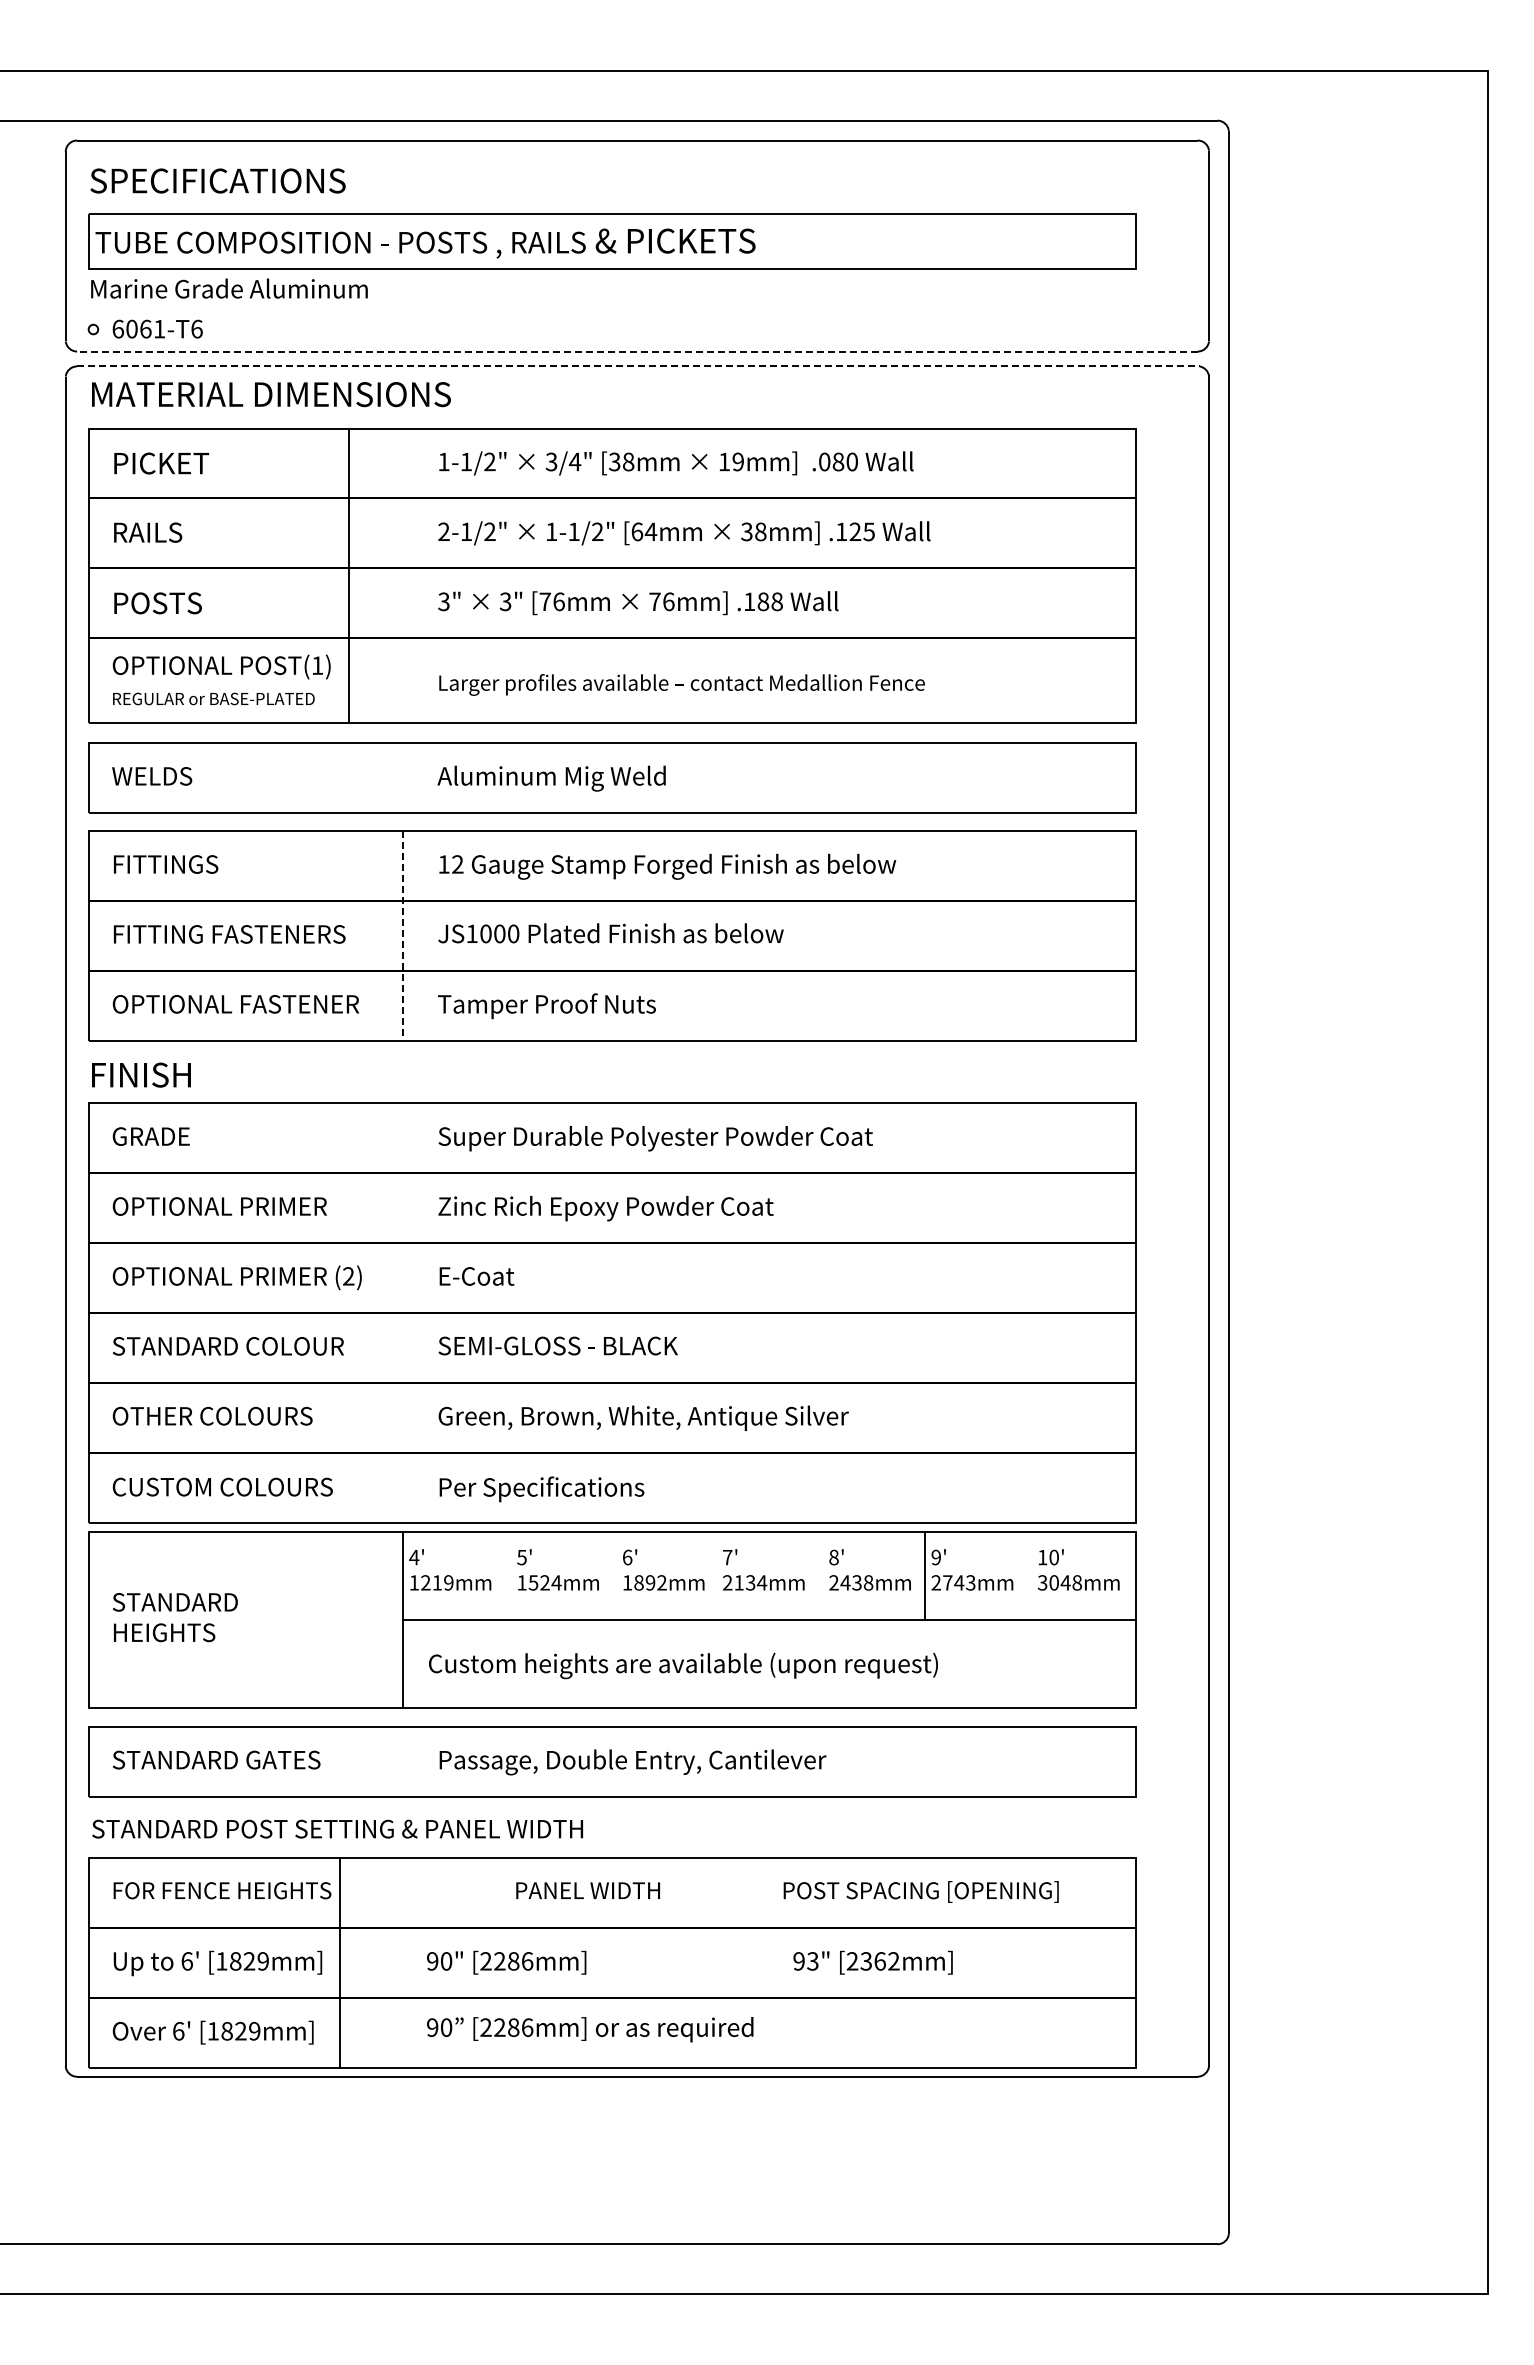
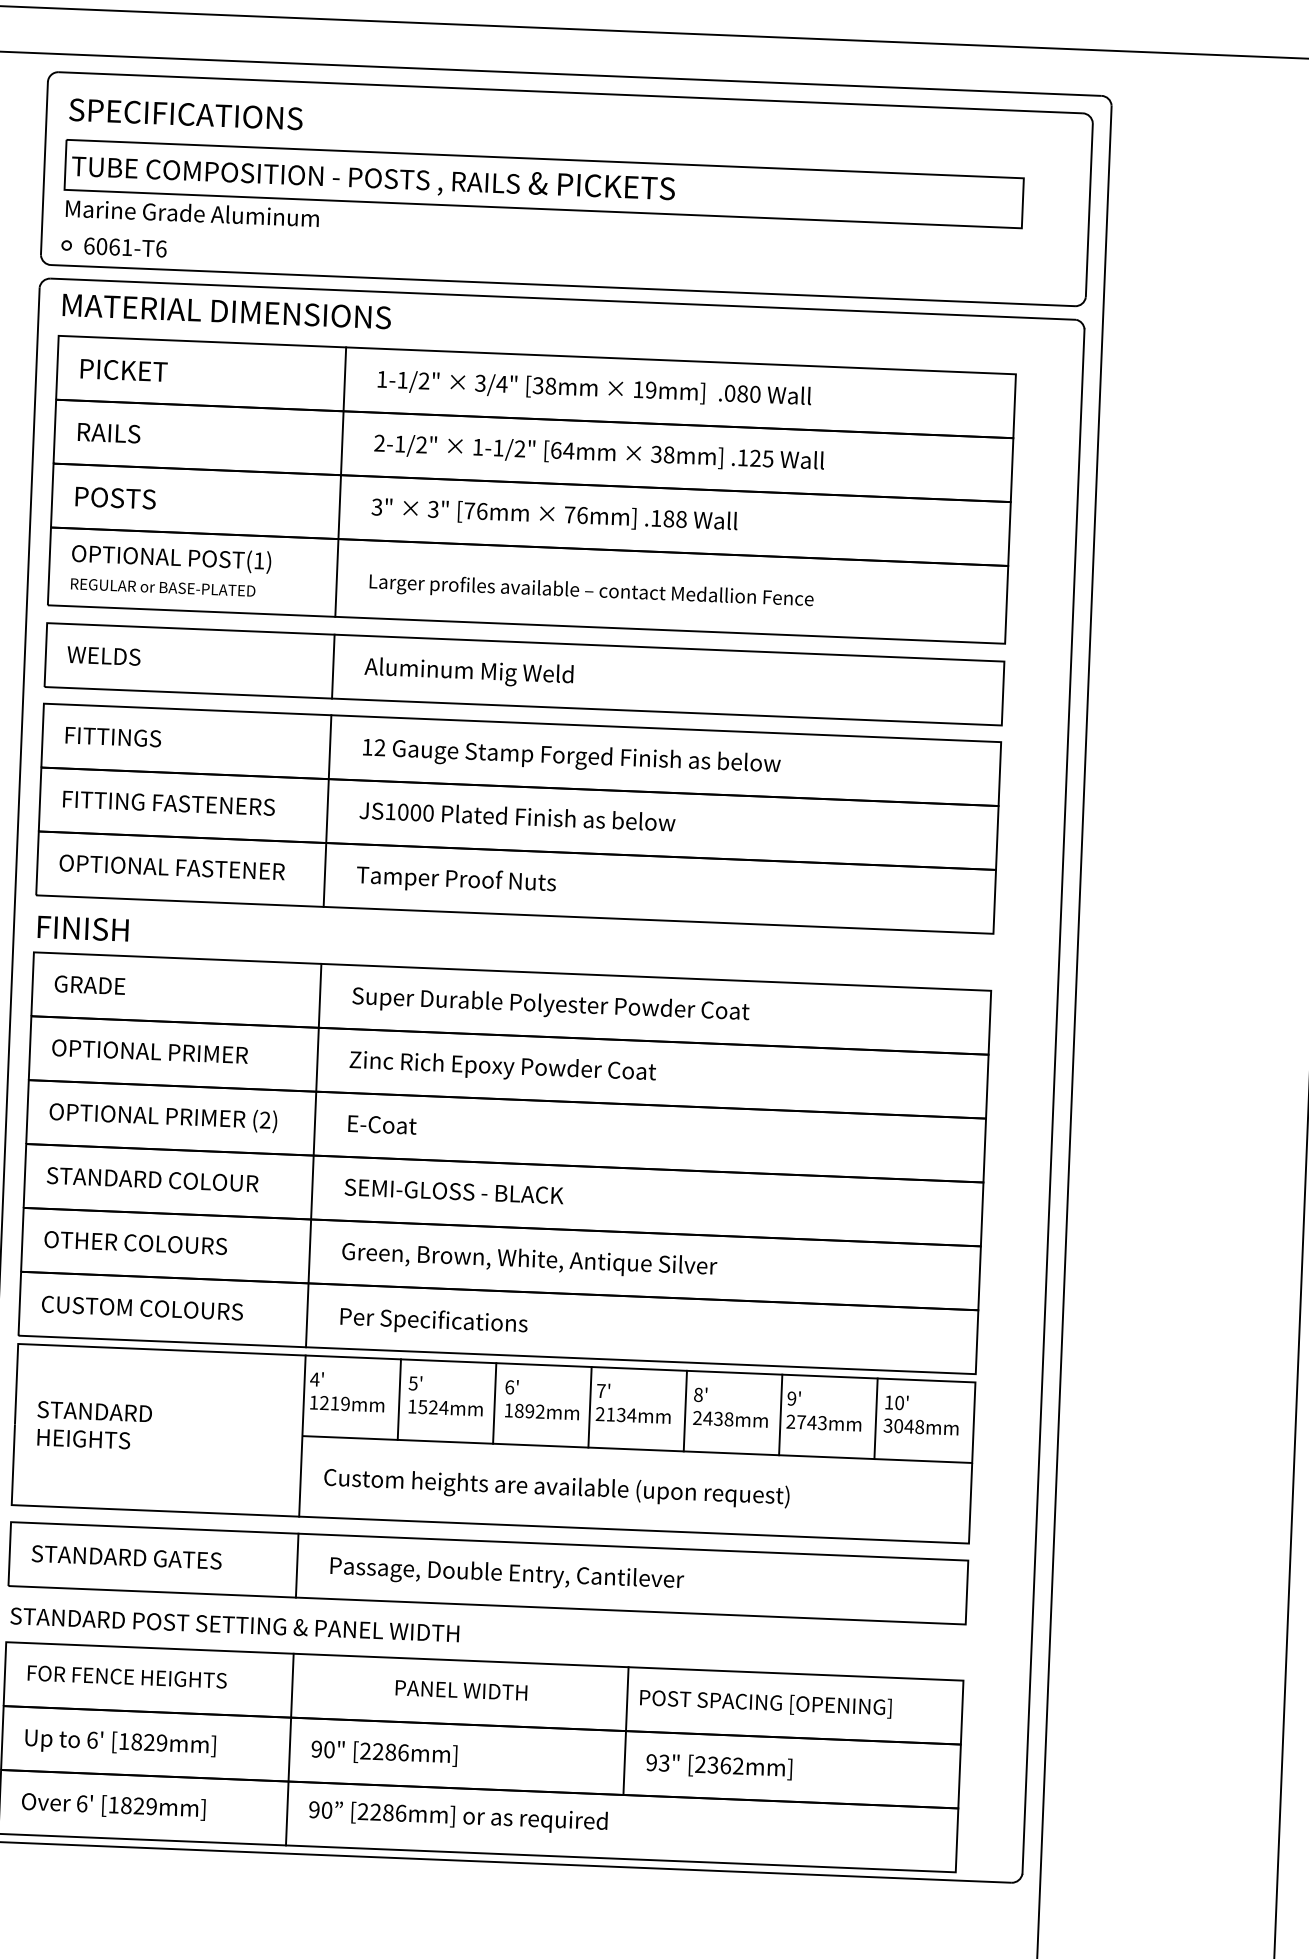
line: (636, 351) -> (562, 285), dashed -> solid
line: (638, 366) -> (563, 299), dashed -> solid
line: (349, 575) -> (341, 481), moved
line: (403, 777) -> (333, 666), added
line: (403, 935) -> (327, 810), dashed -> solid
line: (403, 1312) -> (313, 1155), added
line: (507, 1575) -> (399, 1399), added
line: (611, 1575) -> (494, 1403), added
line: (716, 1575) -> (590, 1407), added
line: (820, 1575) -> (685, 1410), added
line: (1029, 1575) -> (876, 1418), added
line: (403, 1761) -> (297, 1565), added
line: (769, 1927) -> (625, 1730), added
line: (340, 1962) -> (290, 1749), moved

